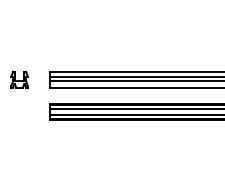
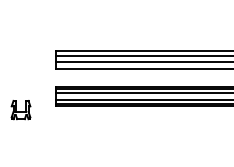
part: (19, 79) -> (20, 109), moved

